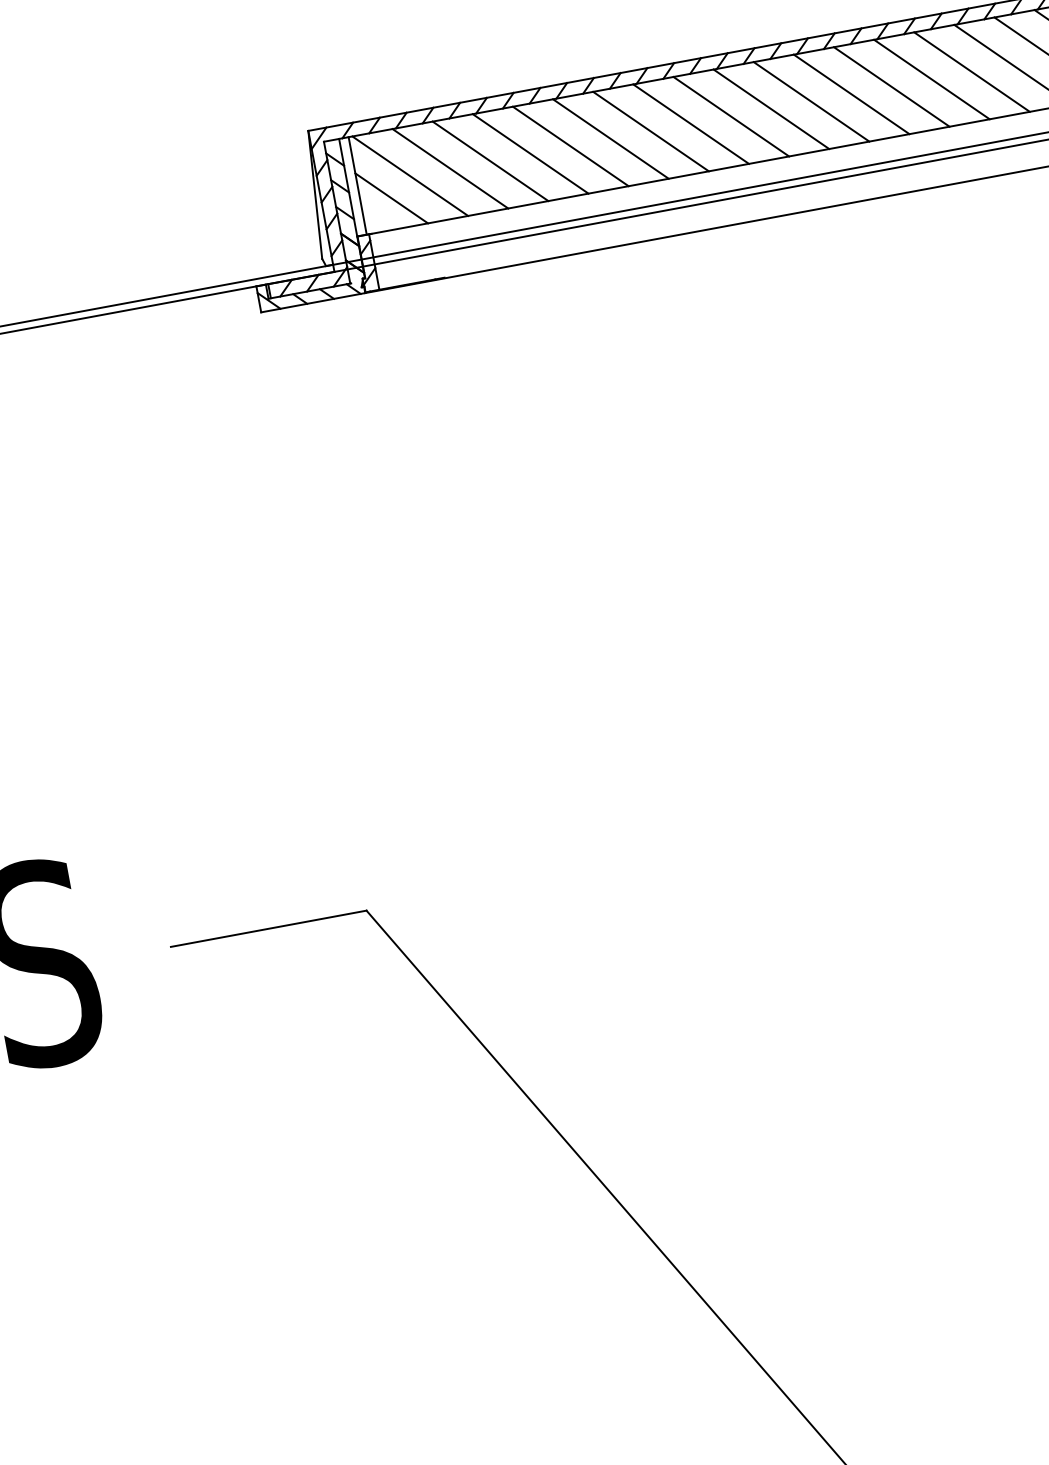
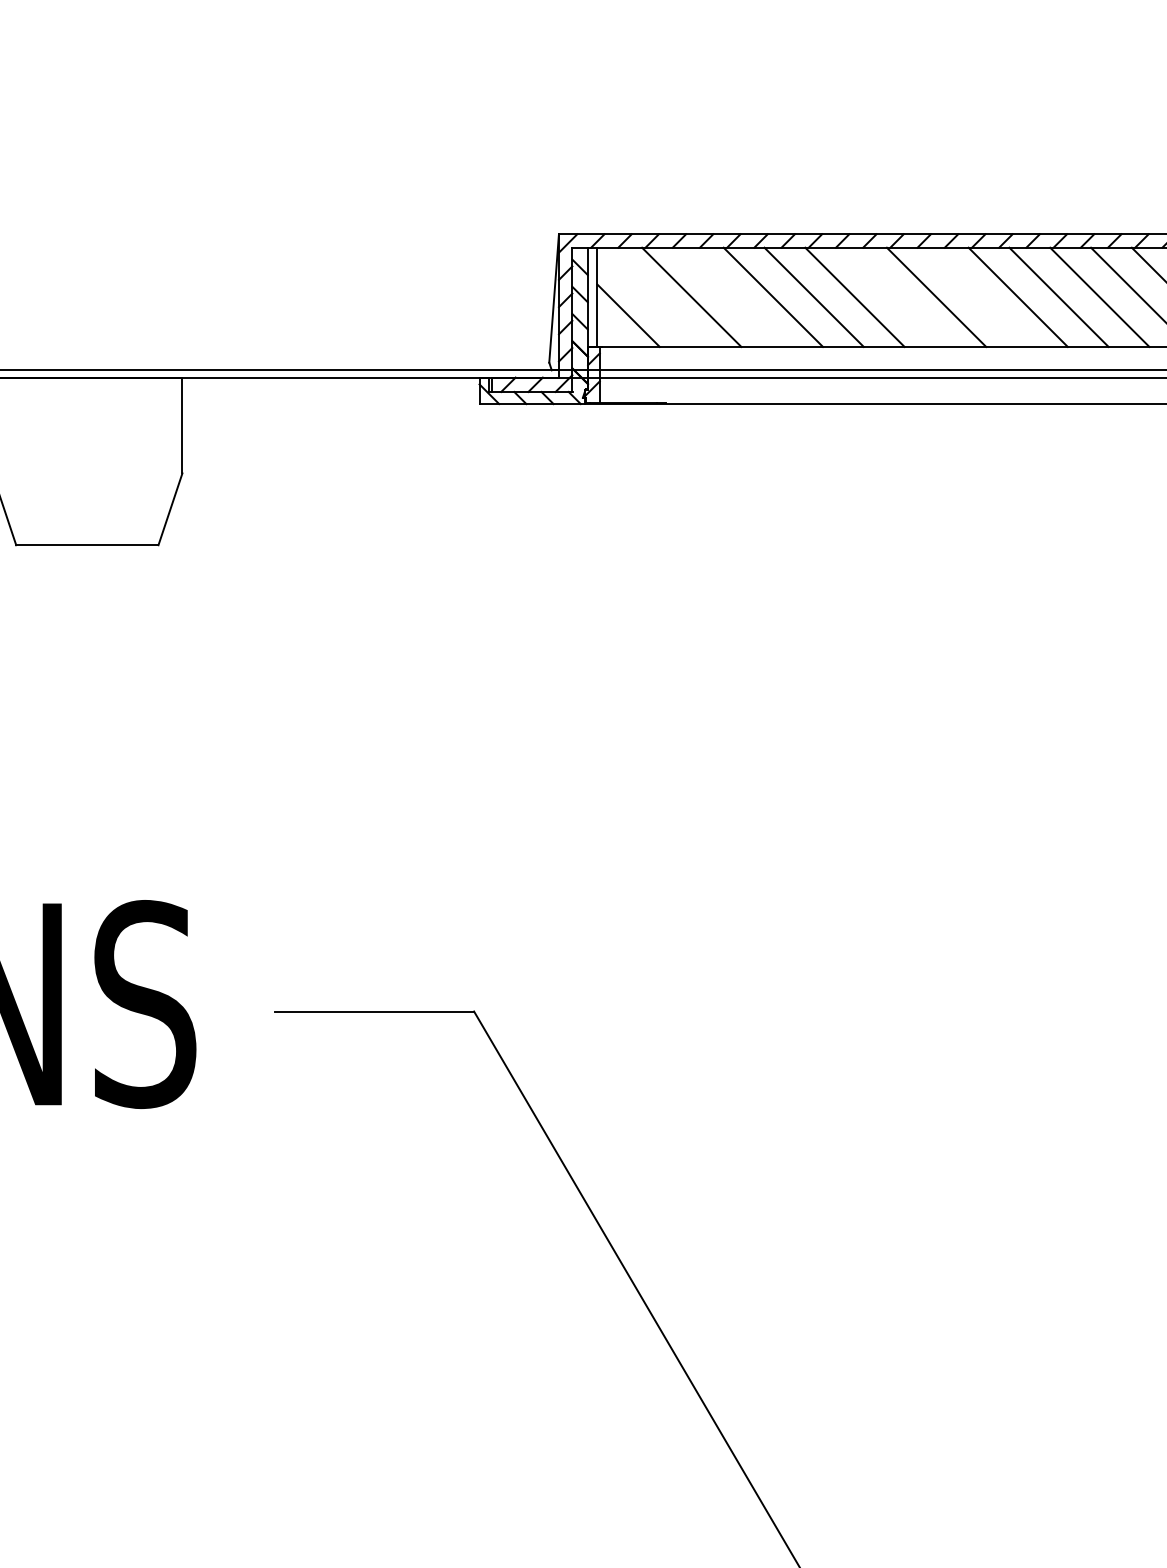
line: (731, 115) -> (977, 296), removed
line: (650, 130) -> (895, 296), removed
line: (490, 160) -> (732, 296), removed
line: (409, 175) -> (650, 296), removed

